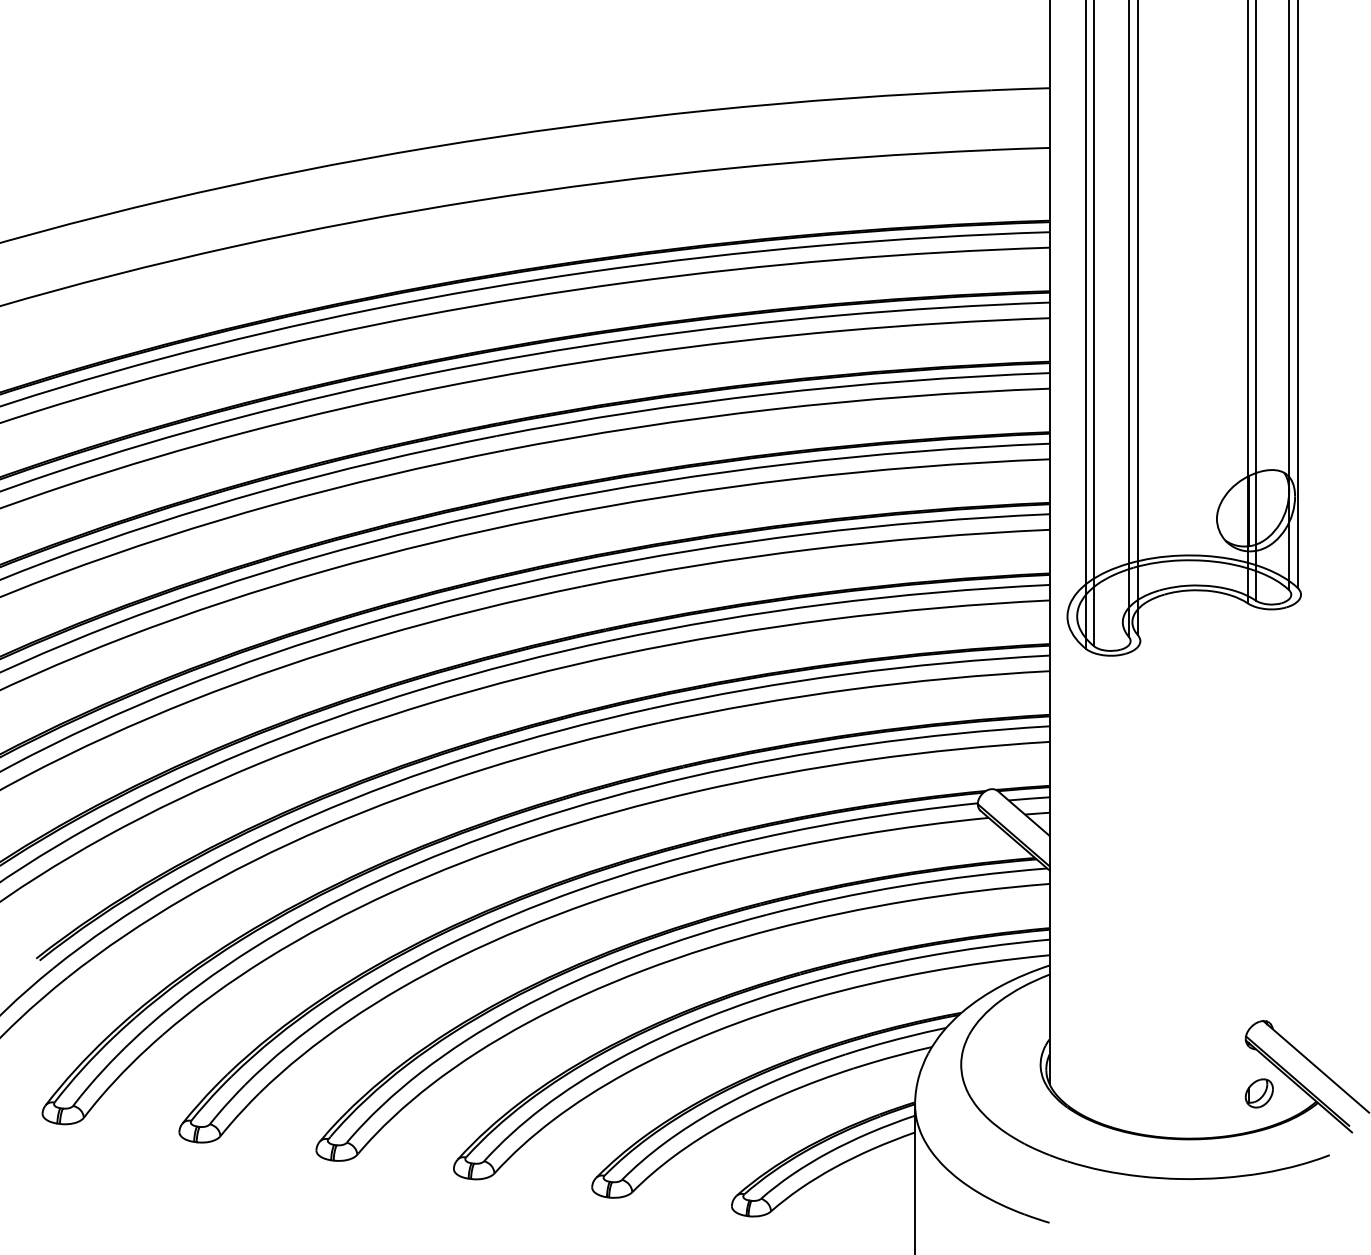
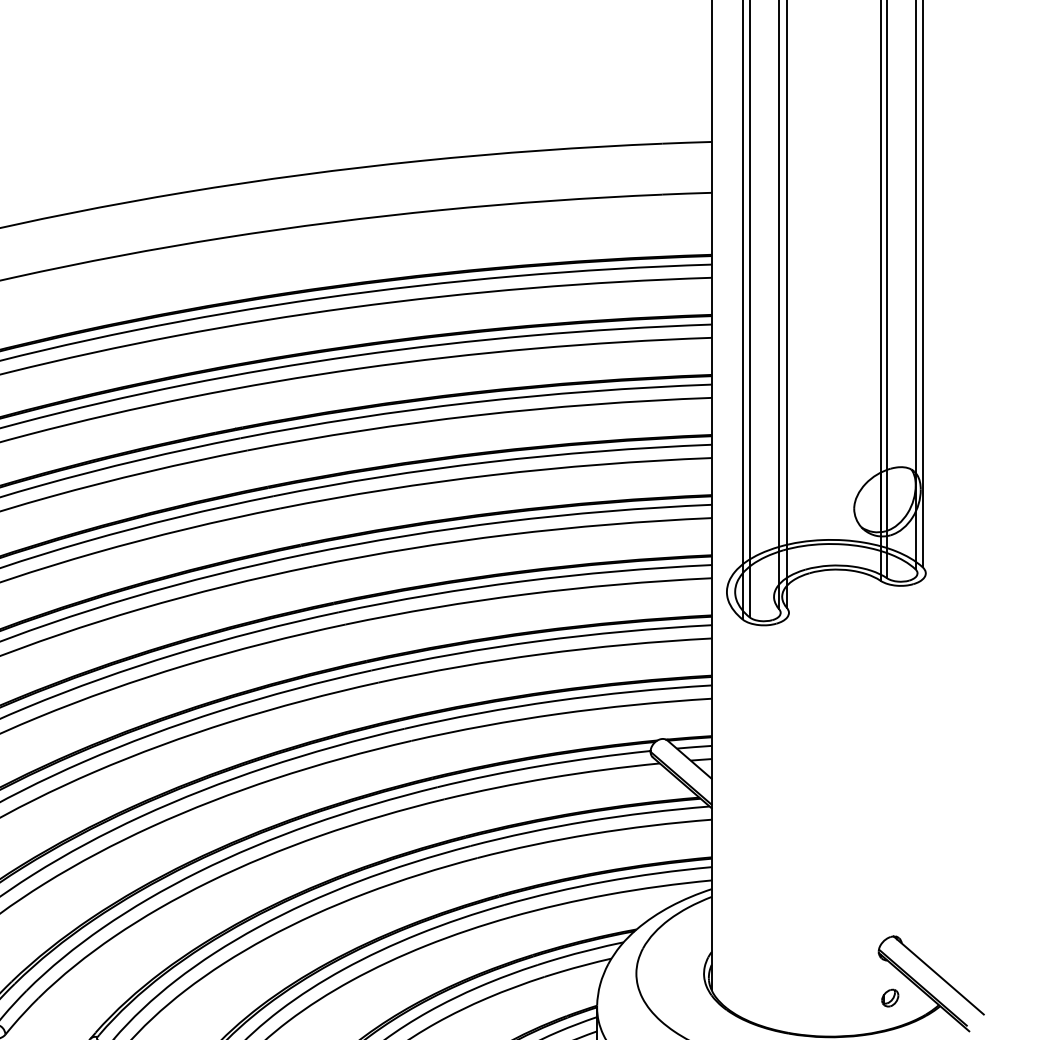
part: (1258, 1093) -> (889, 998), size x0.7

